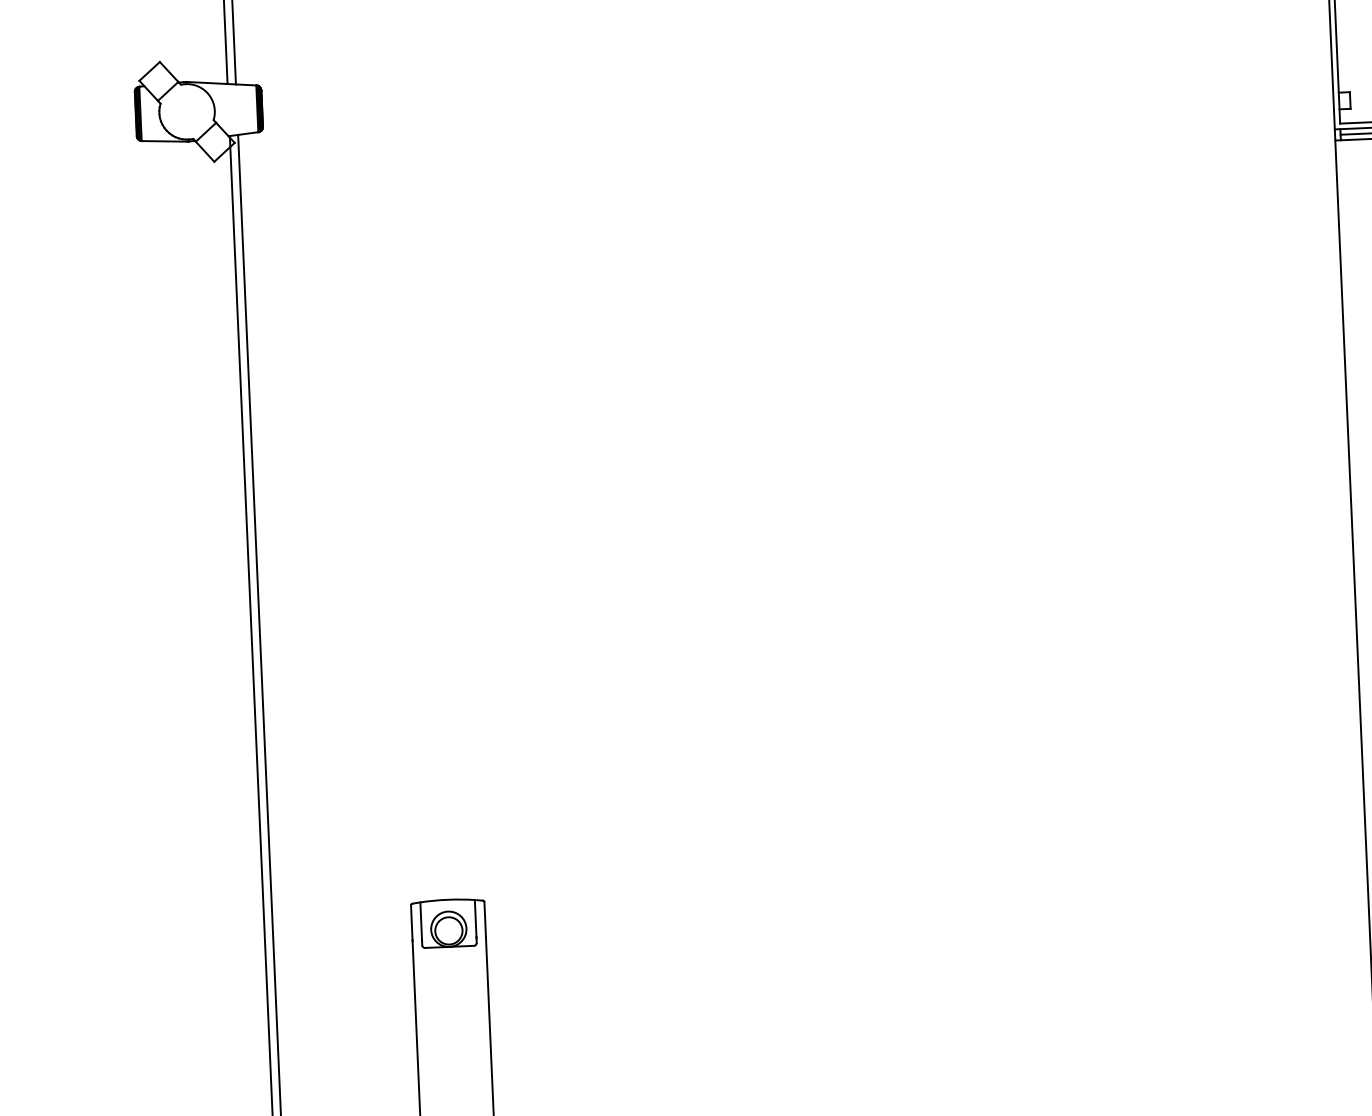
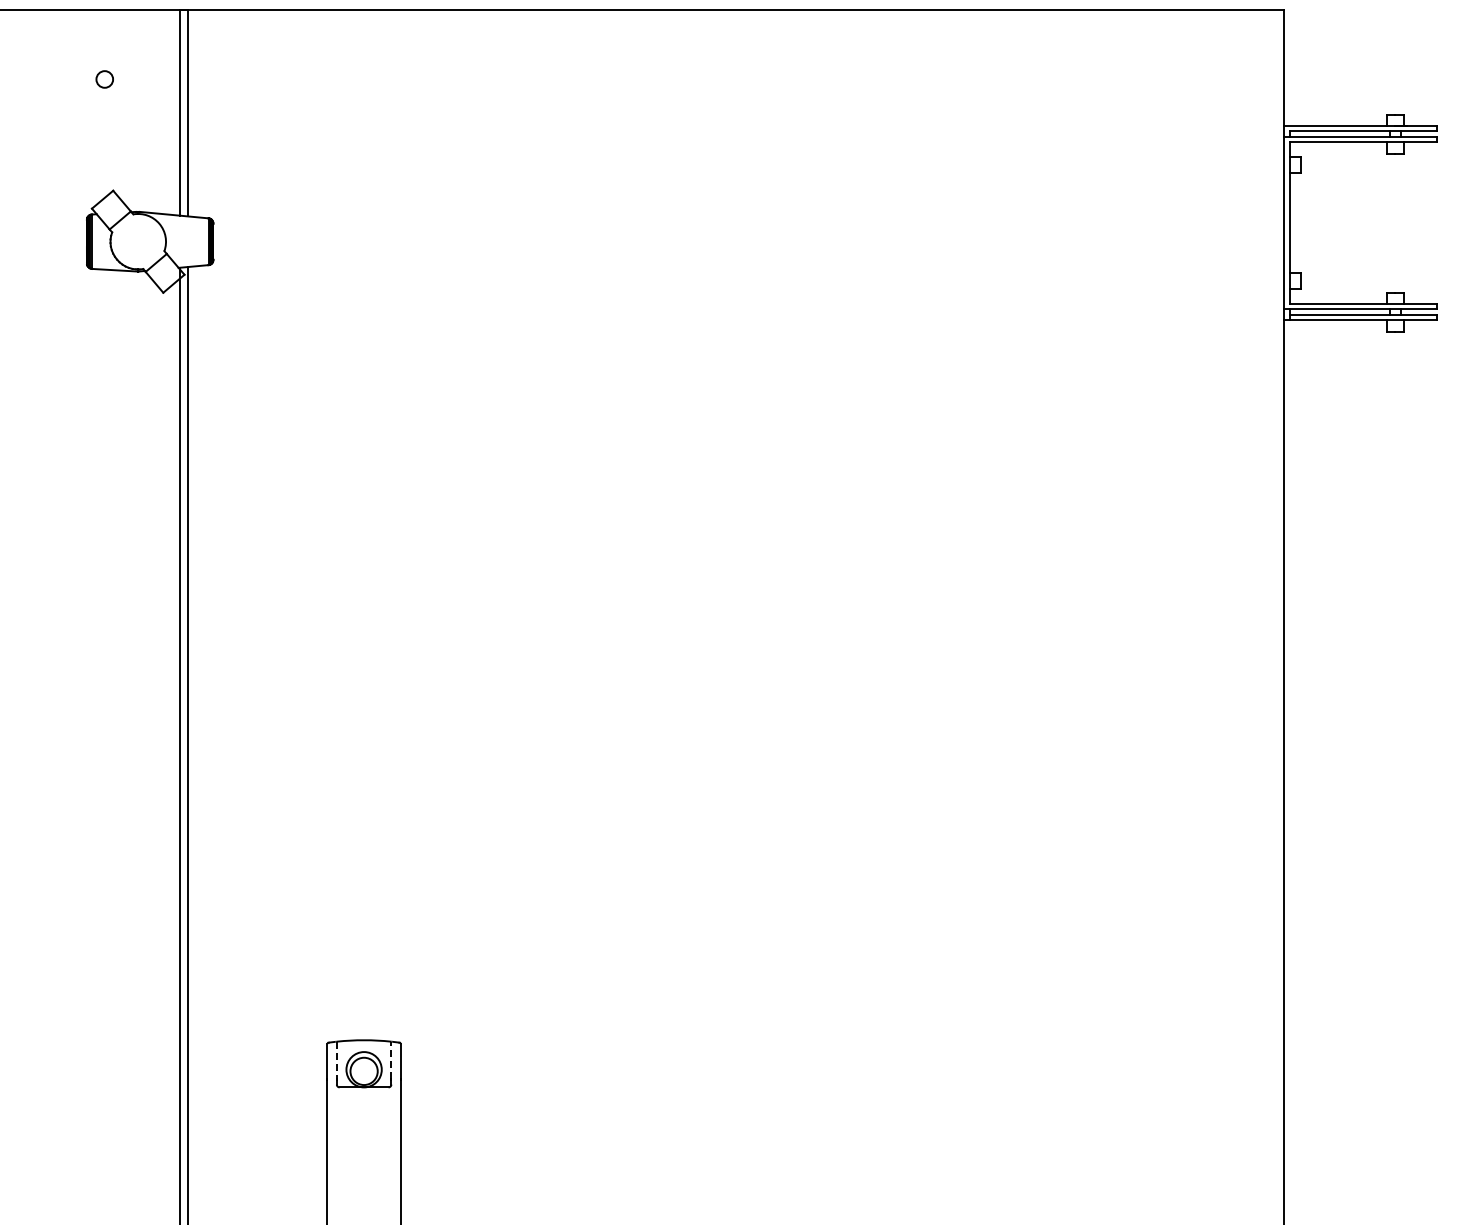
line: (475, 918) -> (391, 1060), solid -> dashed
line: (420, 921) -> (336, 1060), solid -> dashed

